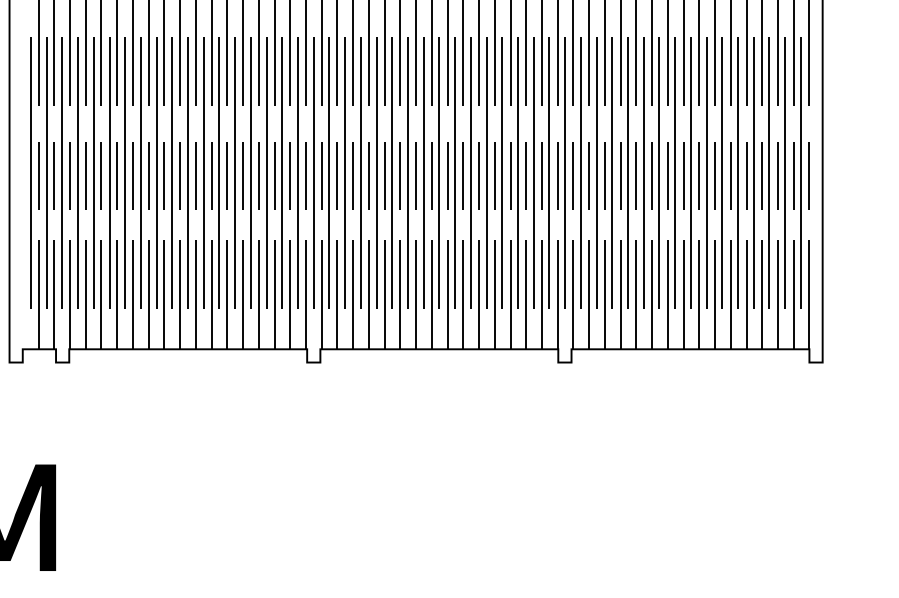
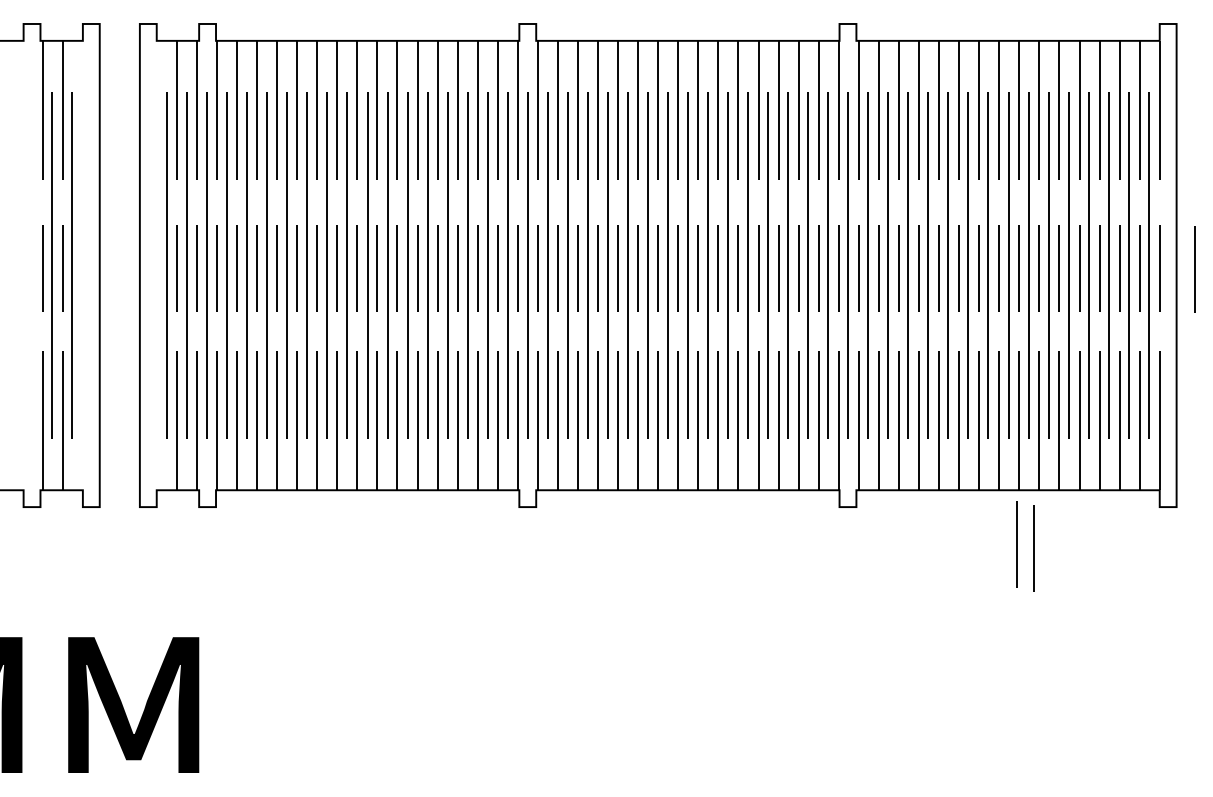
line: (836, 176) -> (1194, 269), added
line: (697, 391) -> (1016, 544), added
line: (710, 394) -> (1033, 548), added

